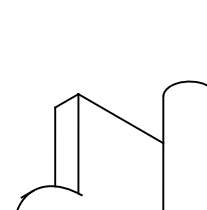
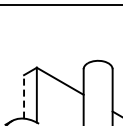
line: (56, 146) -> (24, 96), solid -> dashed

